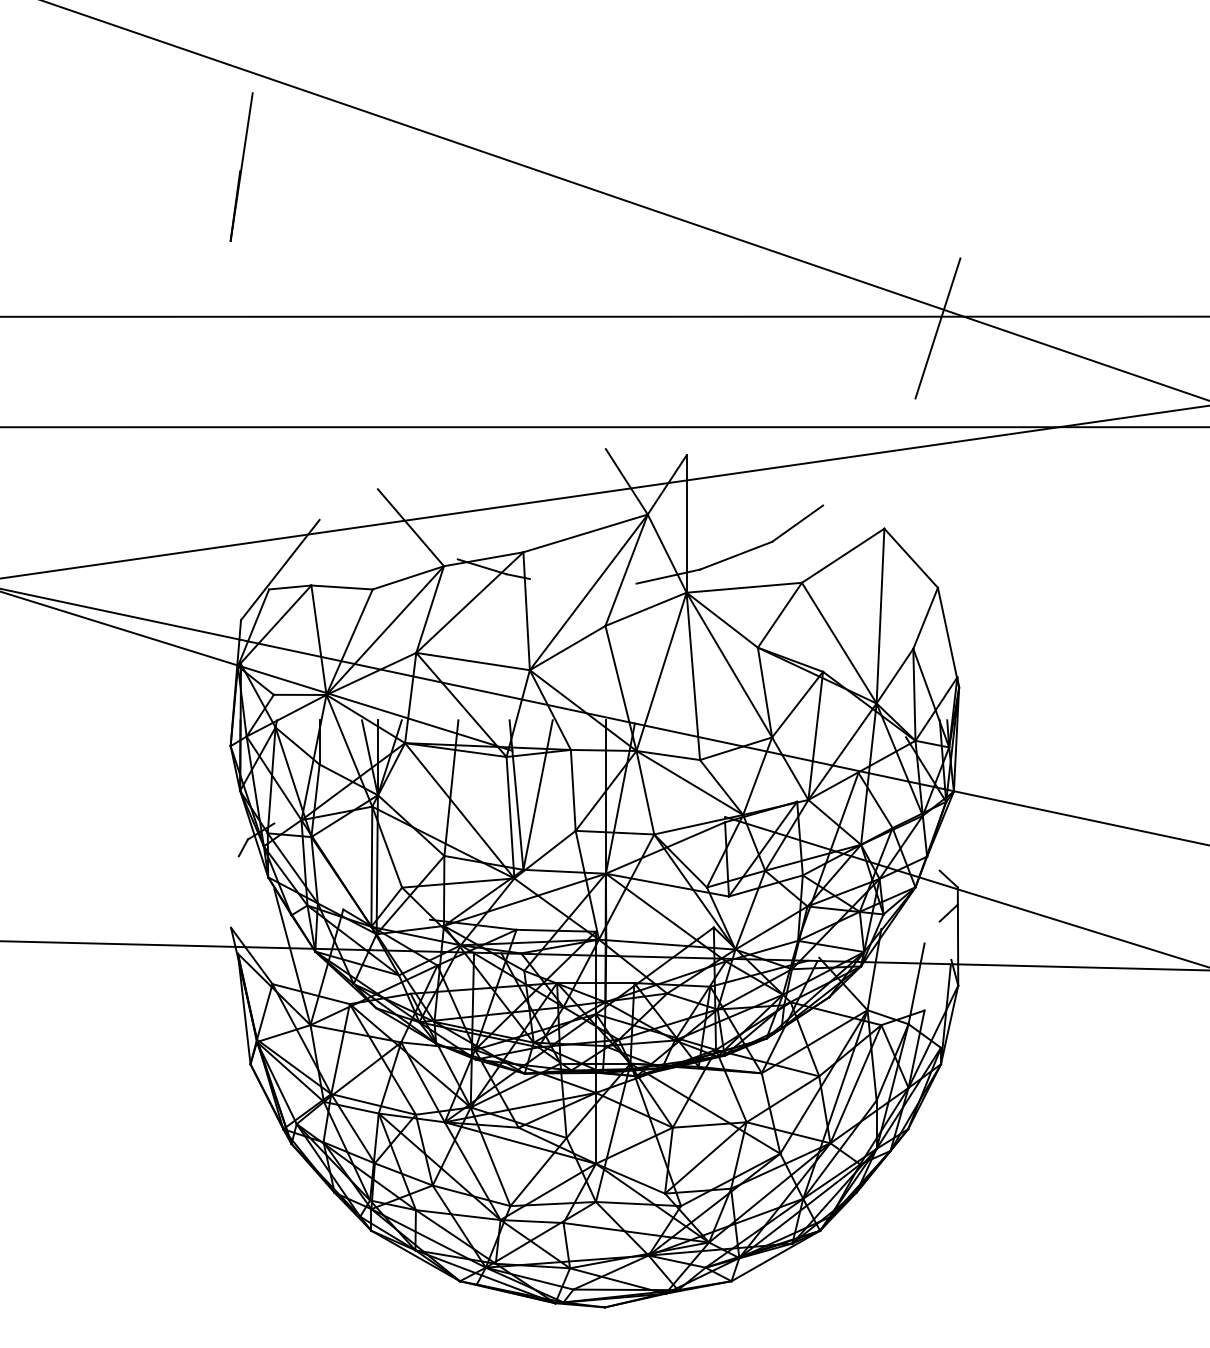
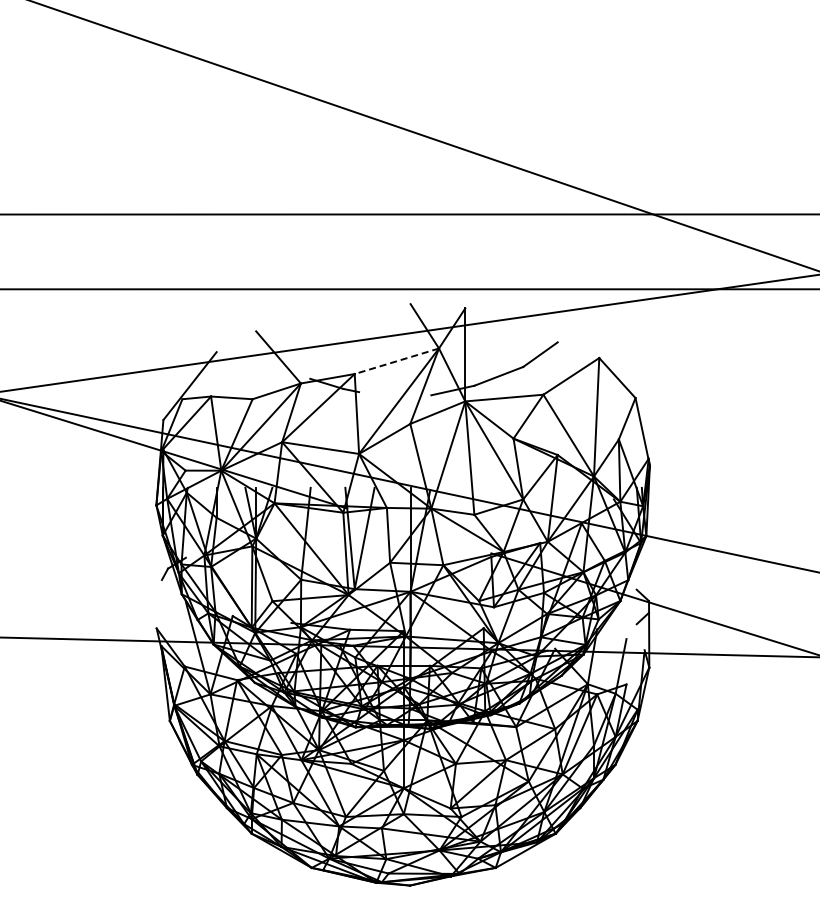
line: (241, 167) -> (163, 113), removed
line: (937, 327) -> (635, 221), removed
line: (585, 533) -> (396, 361), solid -> dashed

